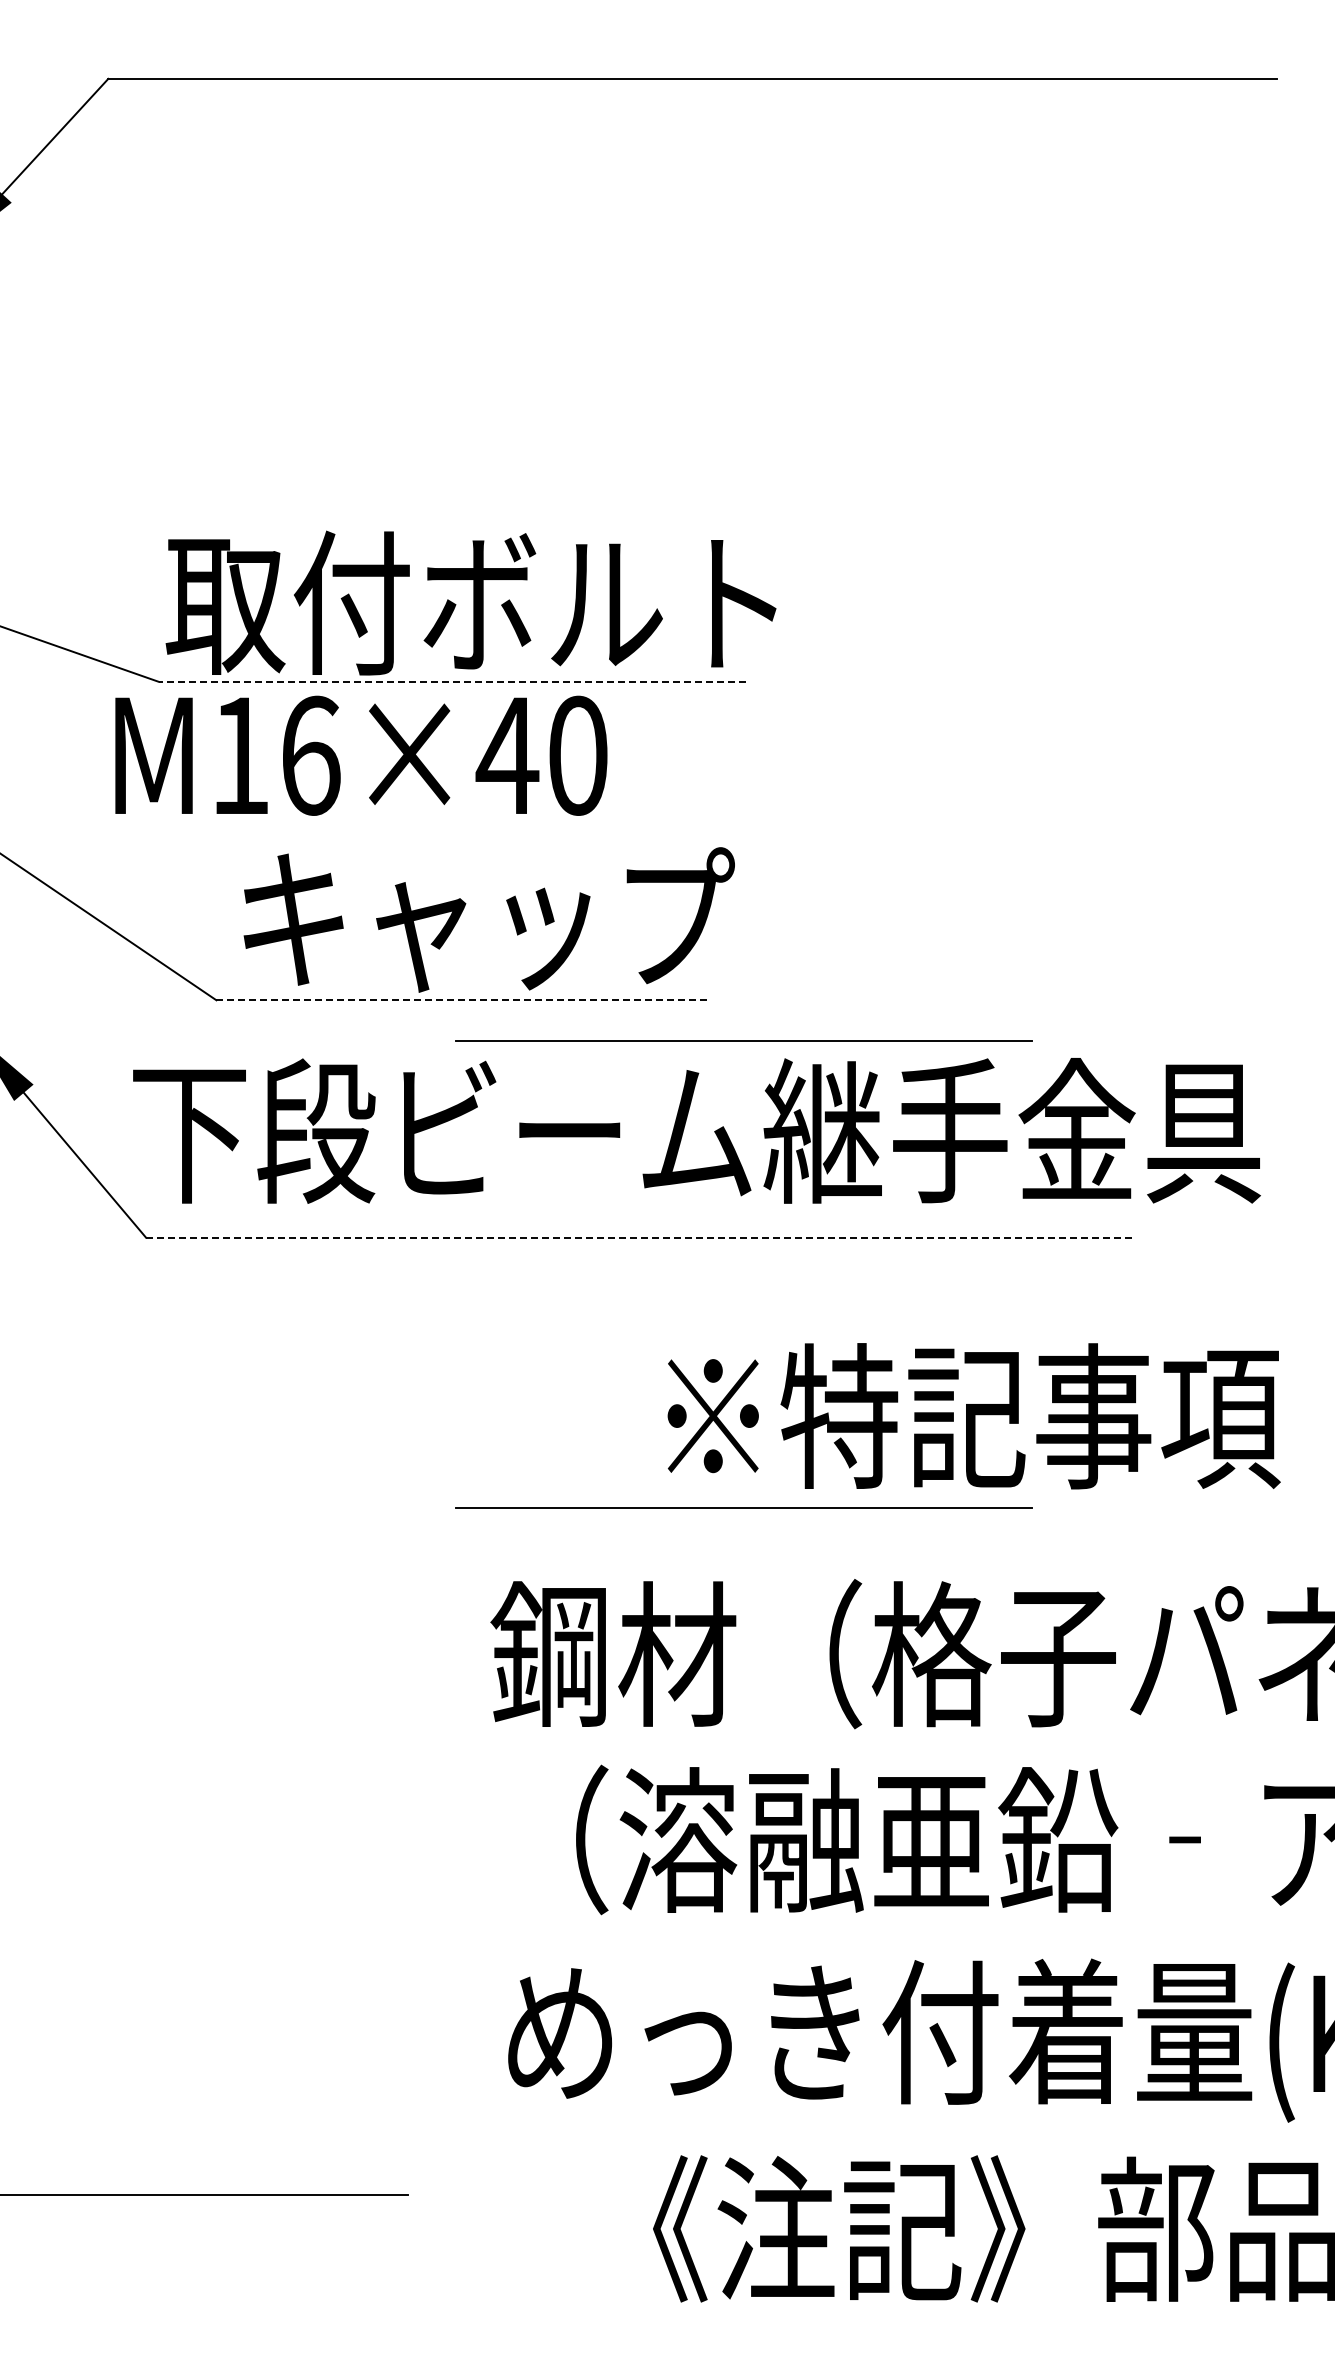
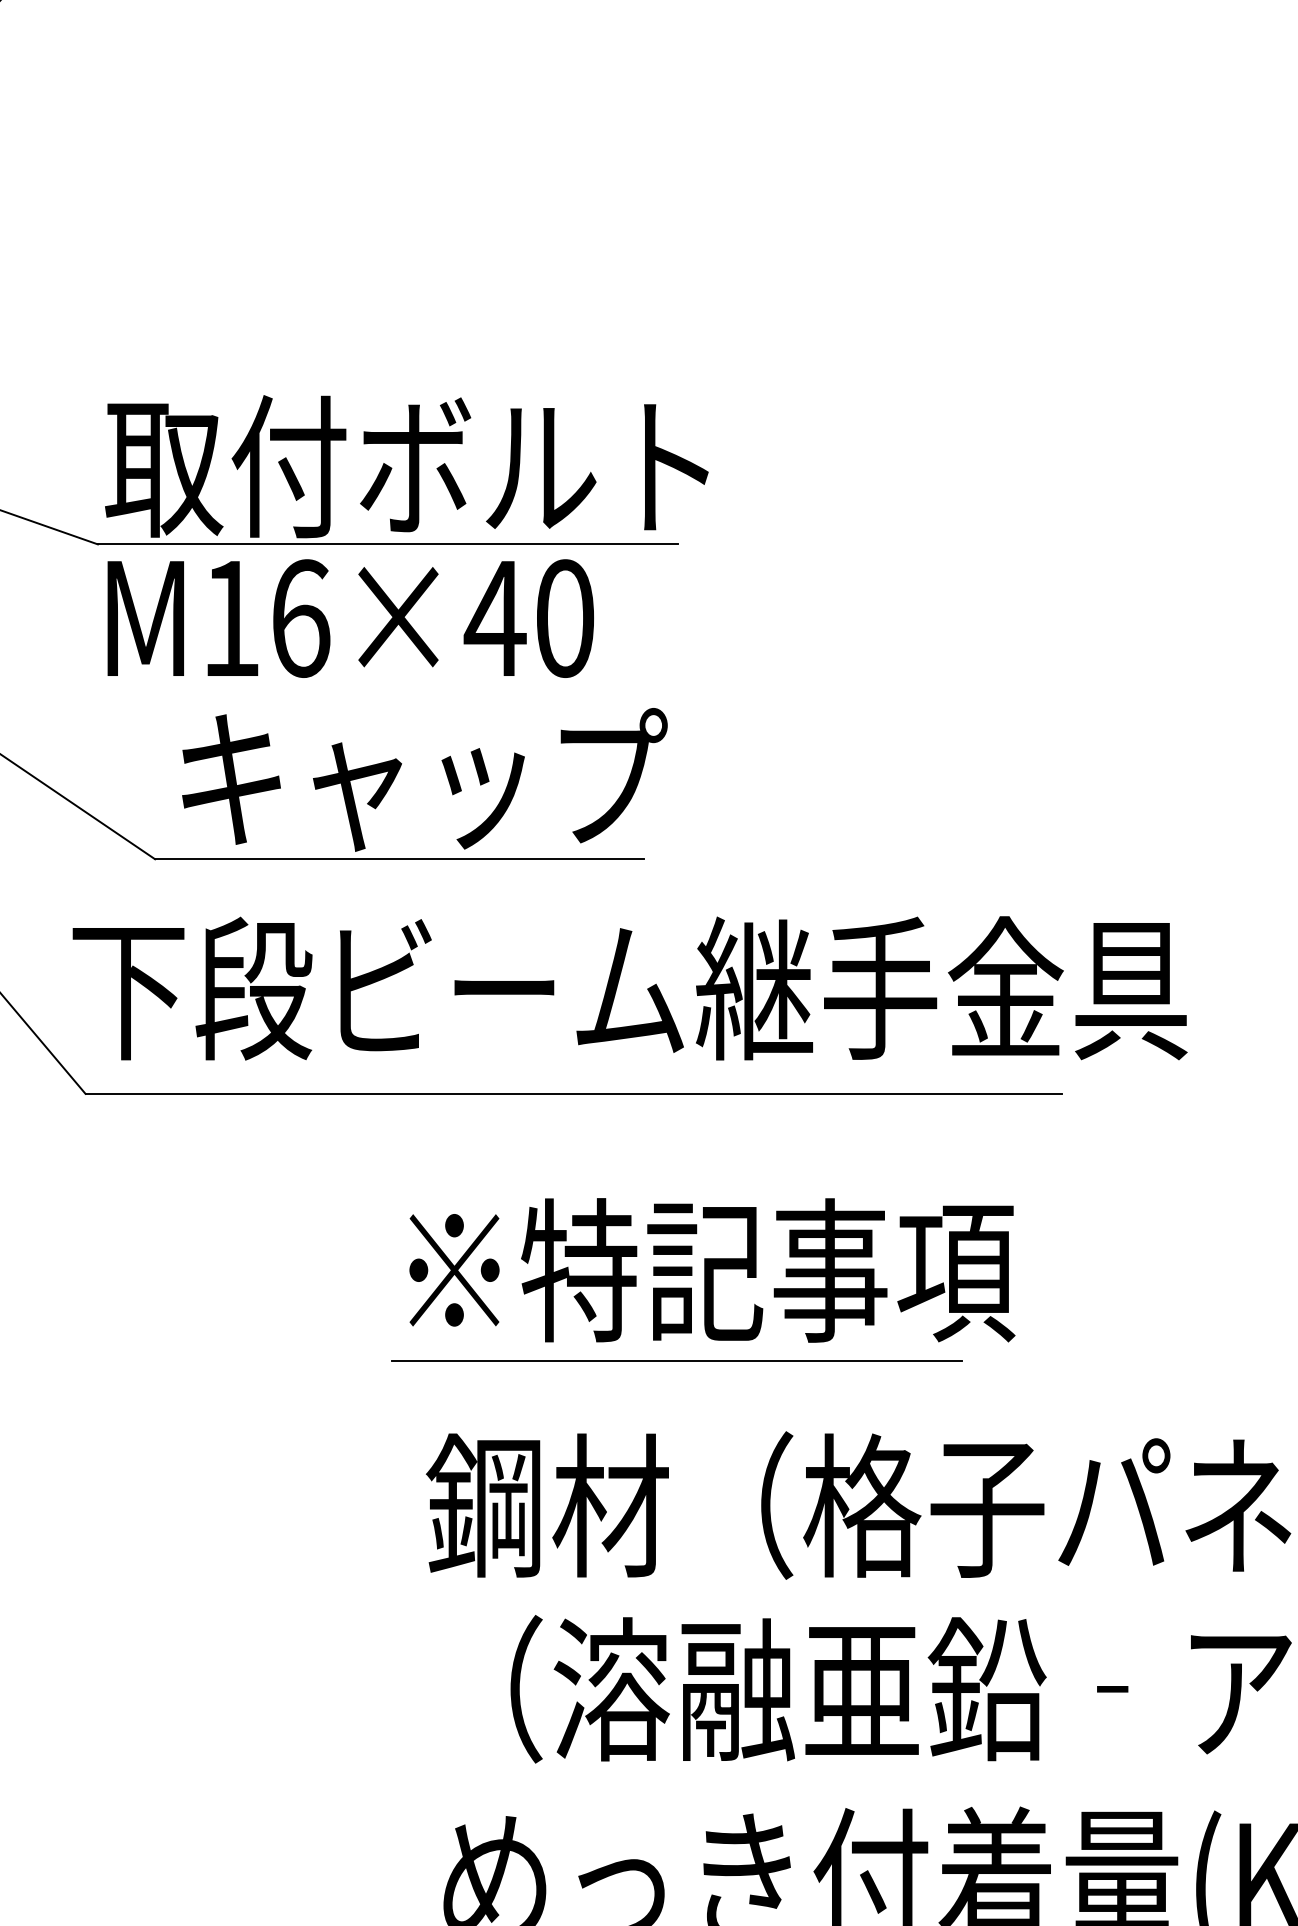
line: (452, 681) -> (388, 544), dashed -> solid
text: (361, 755) -> (350, 618), moved
line: (464, 1000) -> (400, 859), dashed -> solid
line: (743, 1040) -> (676, 899), removed
line: (640, 1237) -> (574, 1093), dashed -> solid
text: (973, 1416) -> (711, 1270), moved

